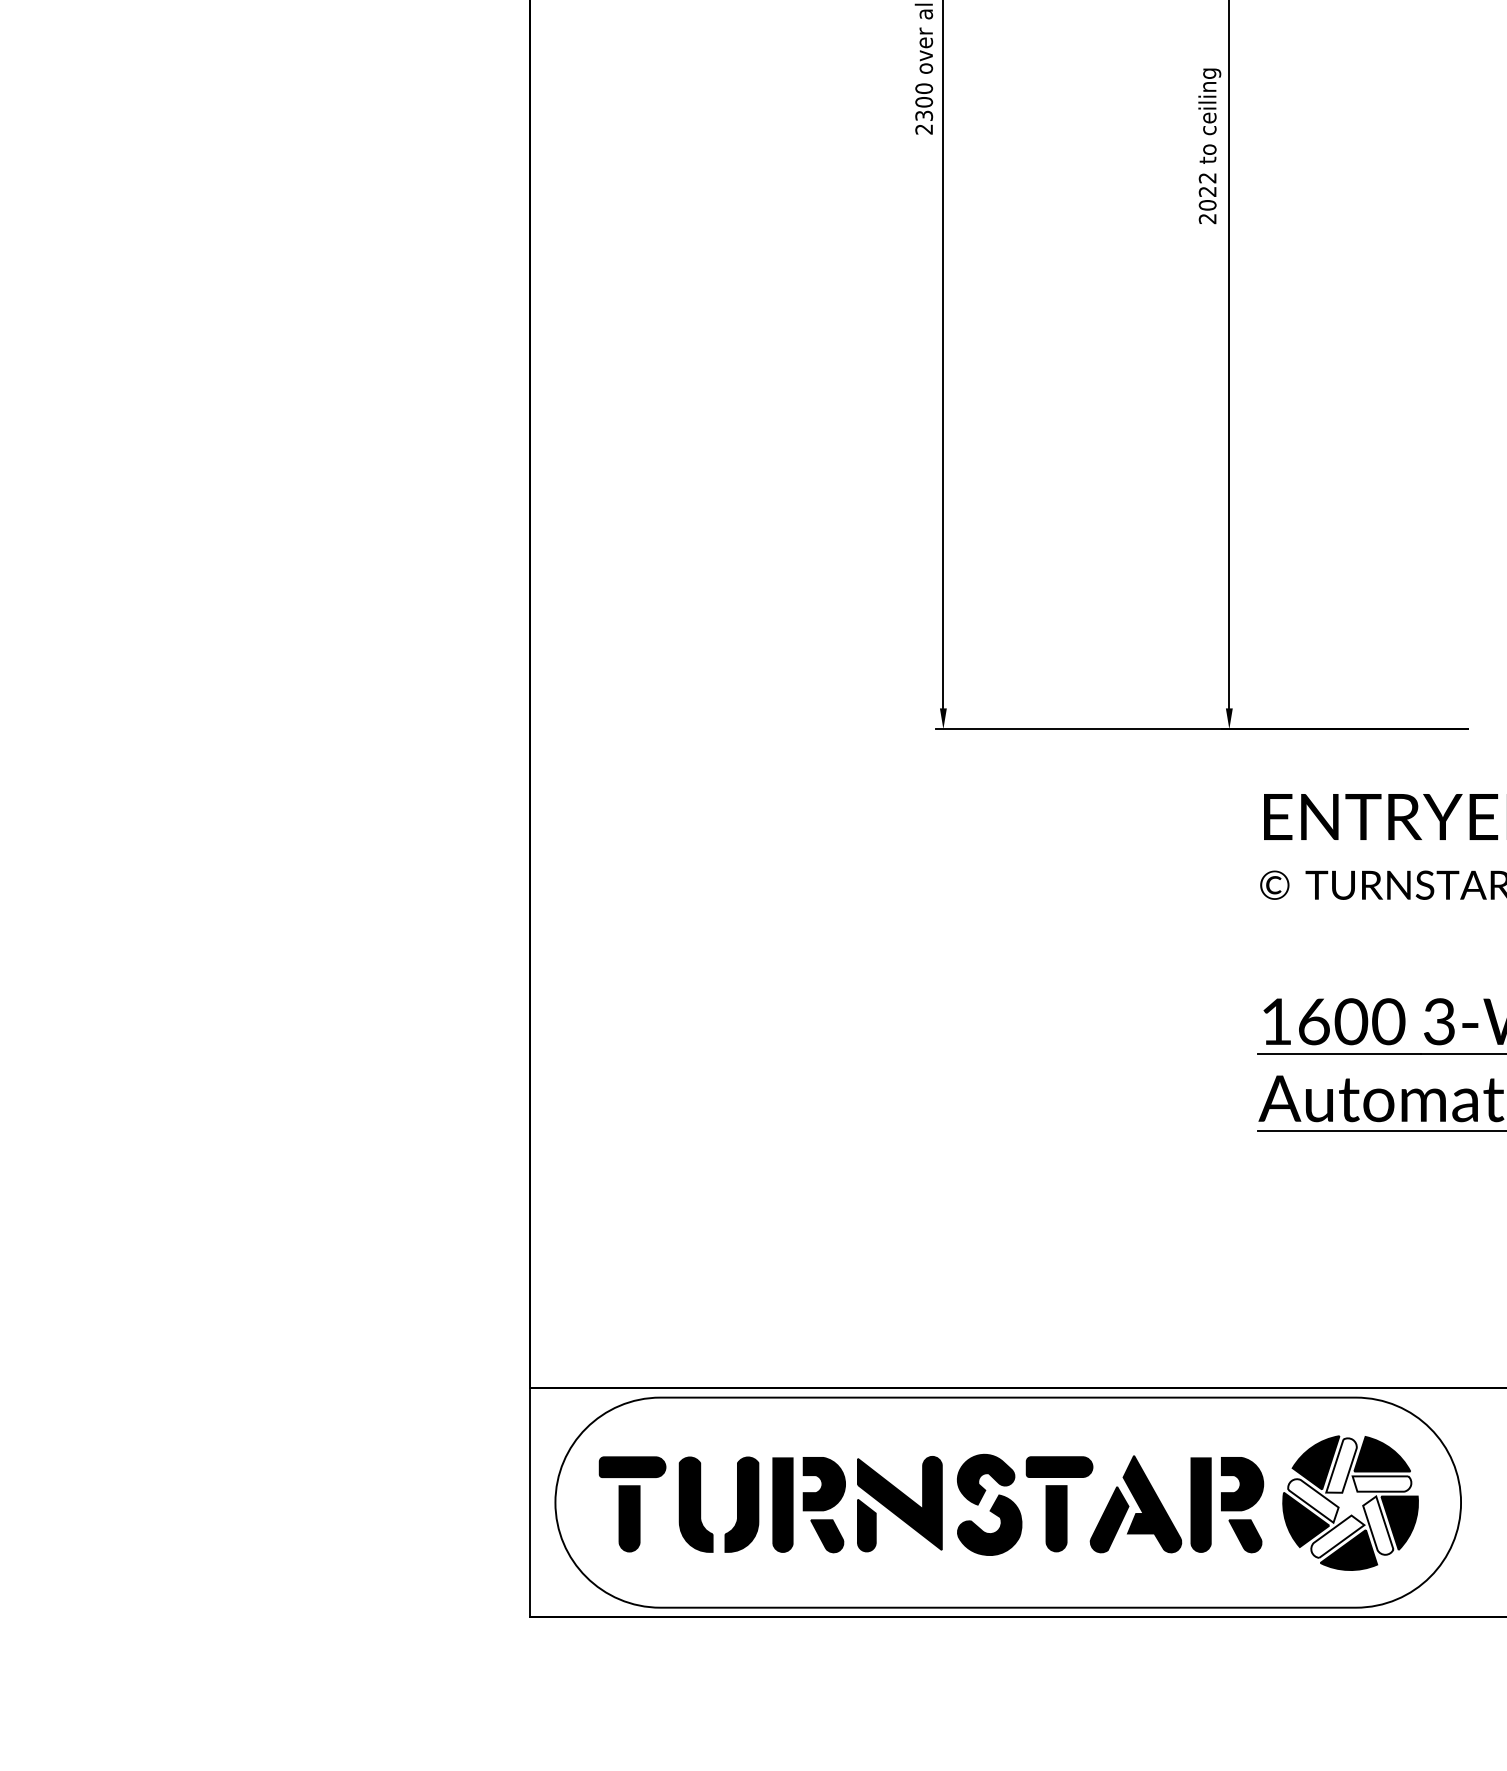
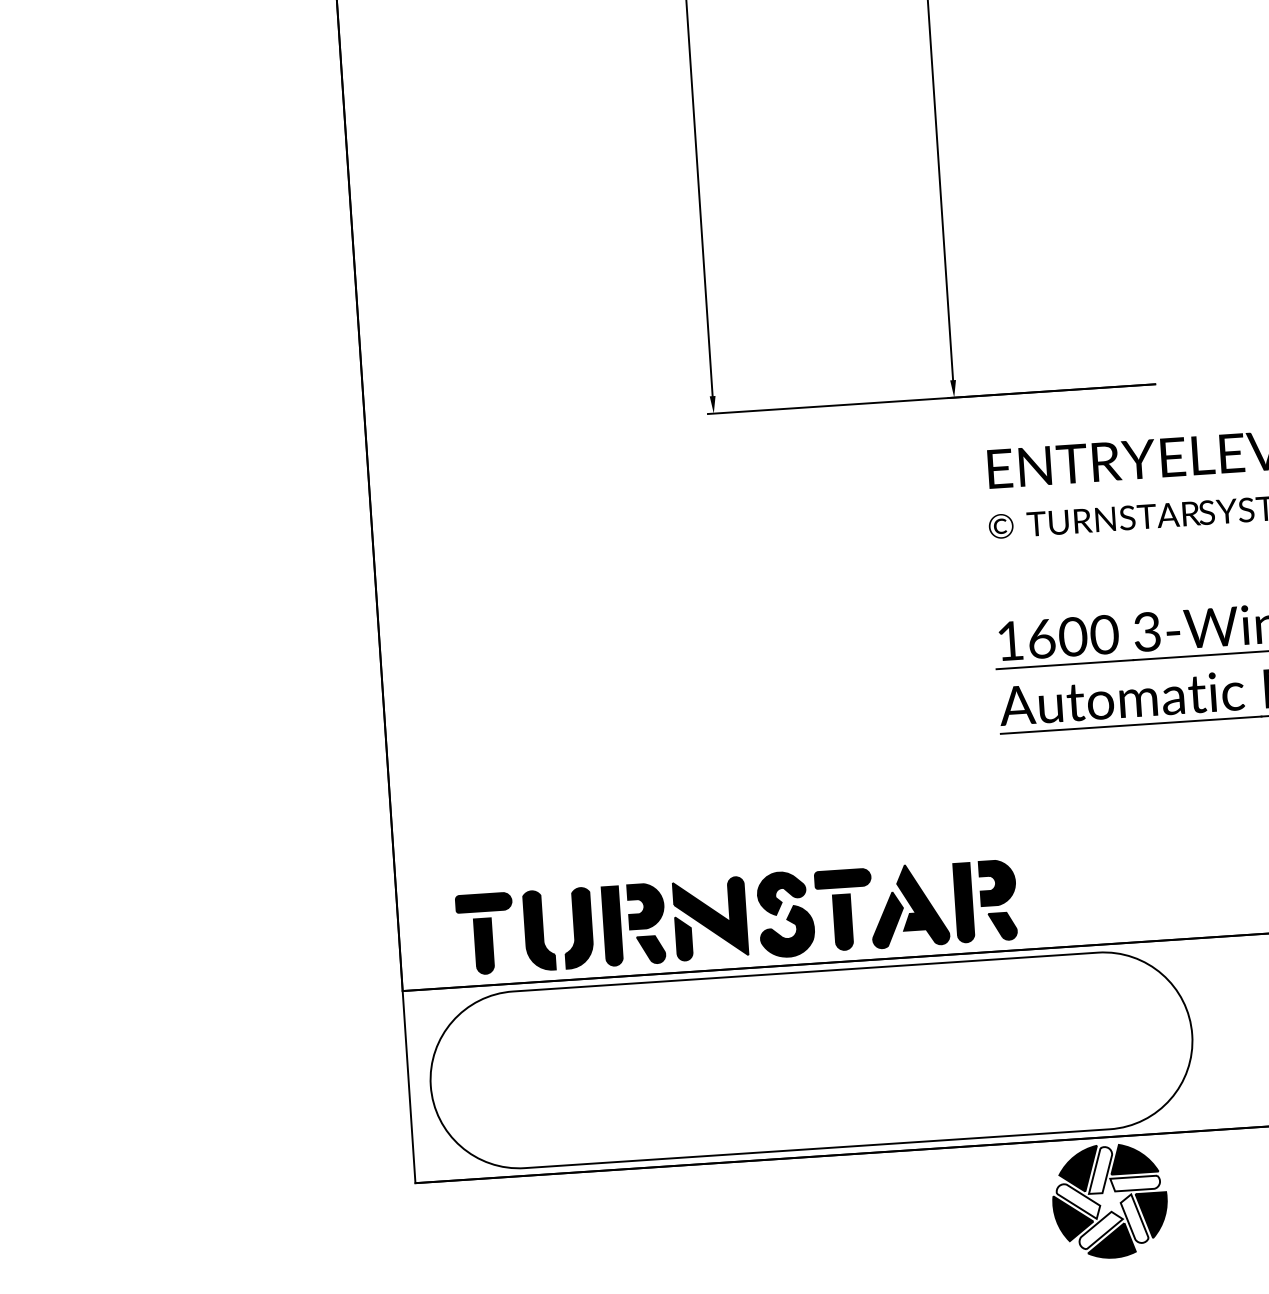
part: (1356, 1492) -> (1114, 1192), moved
part: (931, 1504) -> (737, 917), moved

